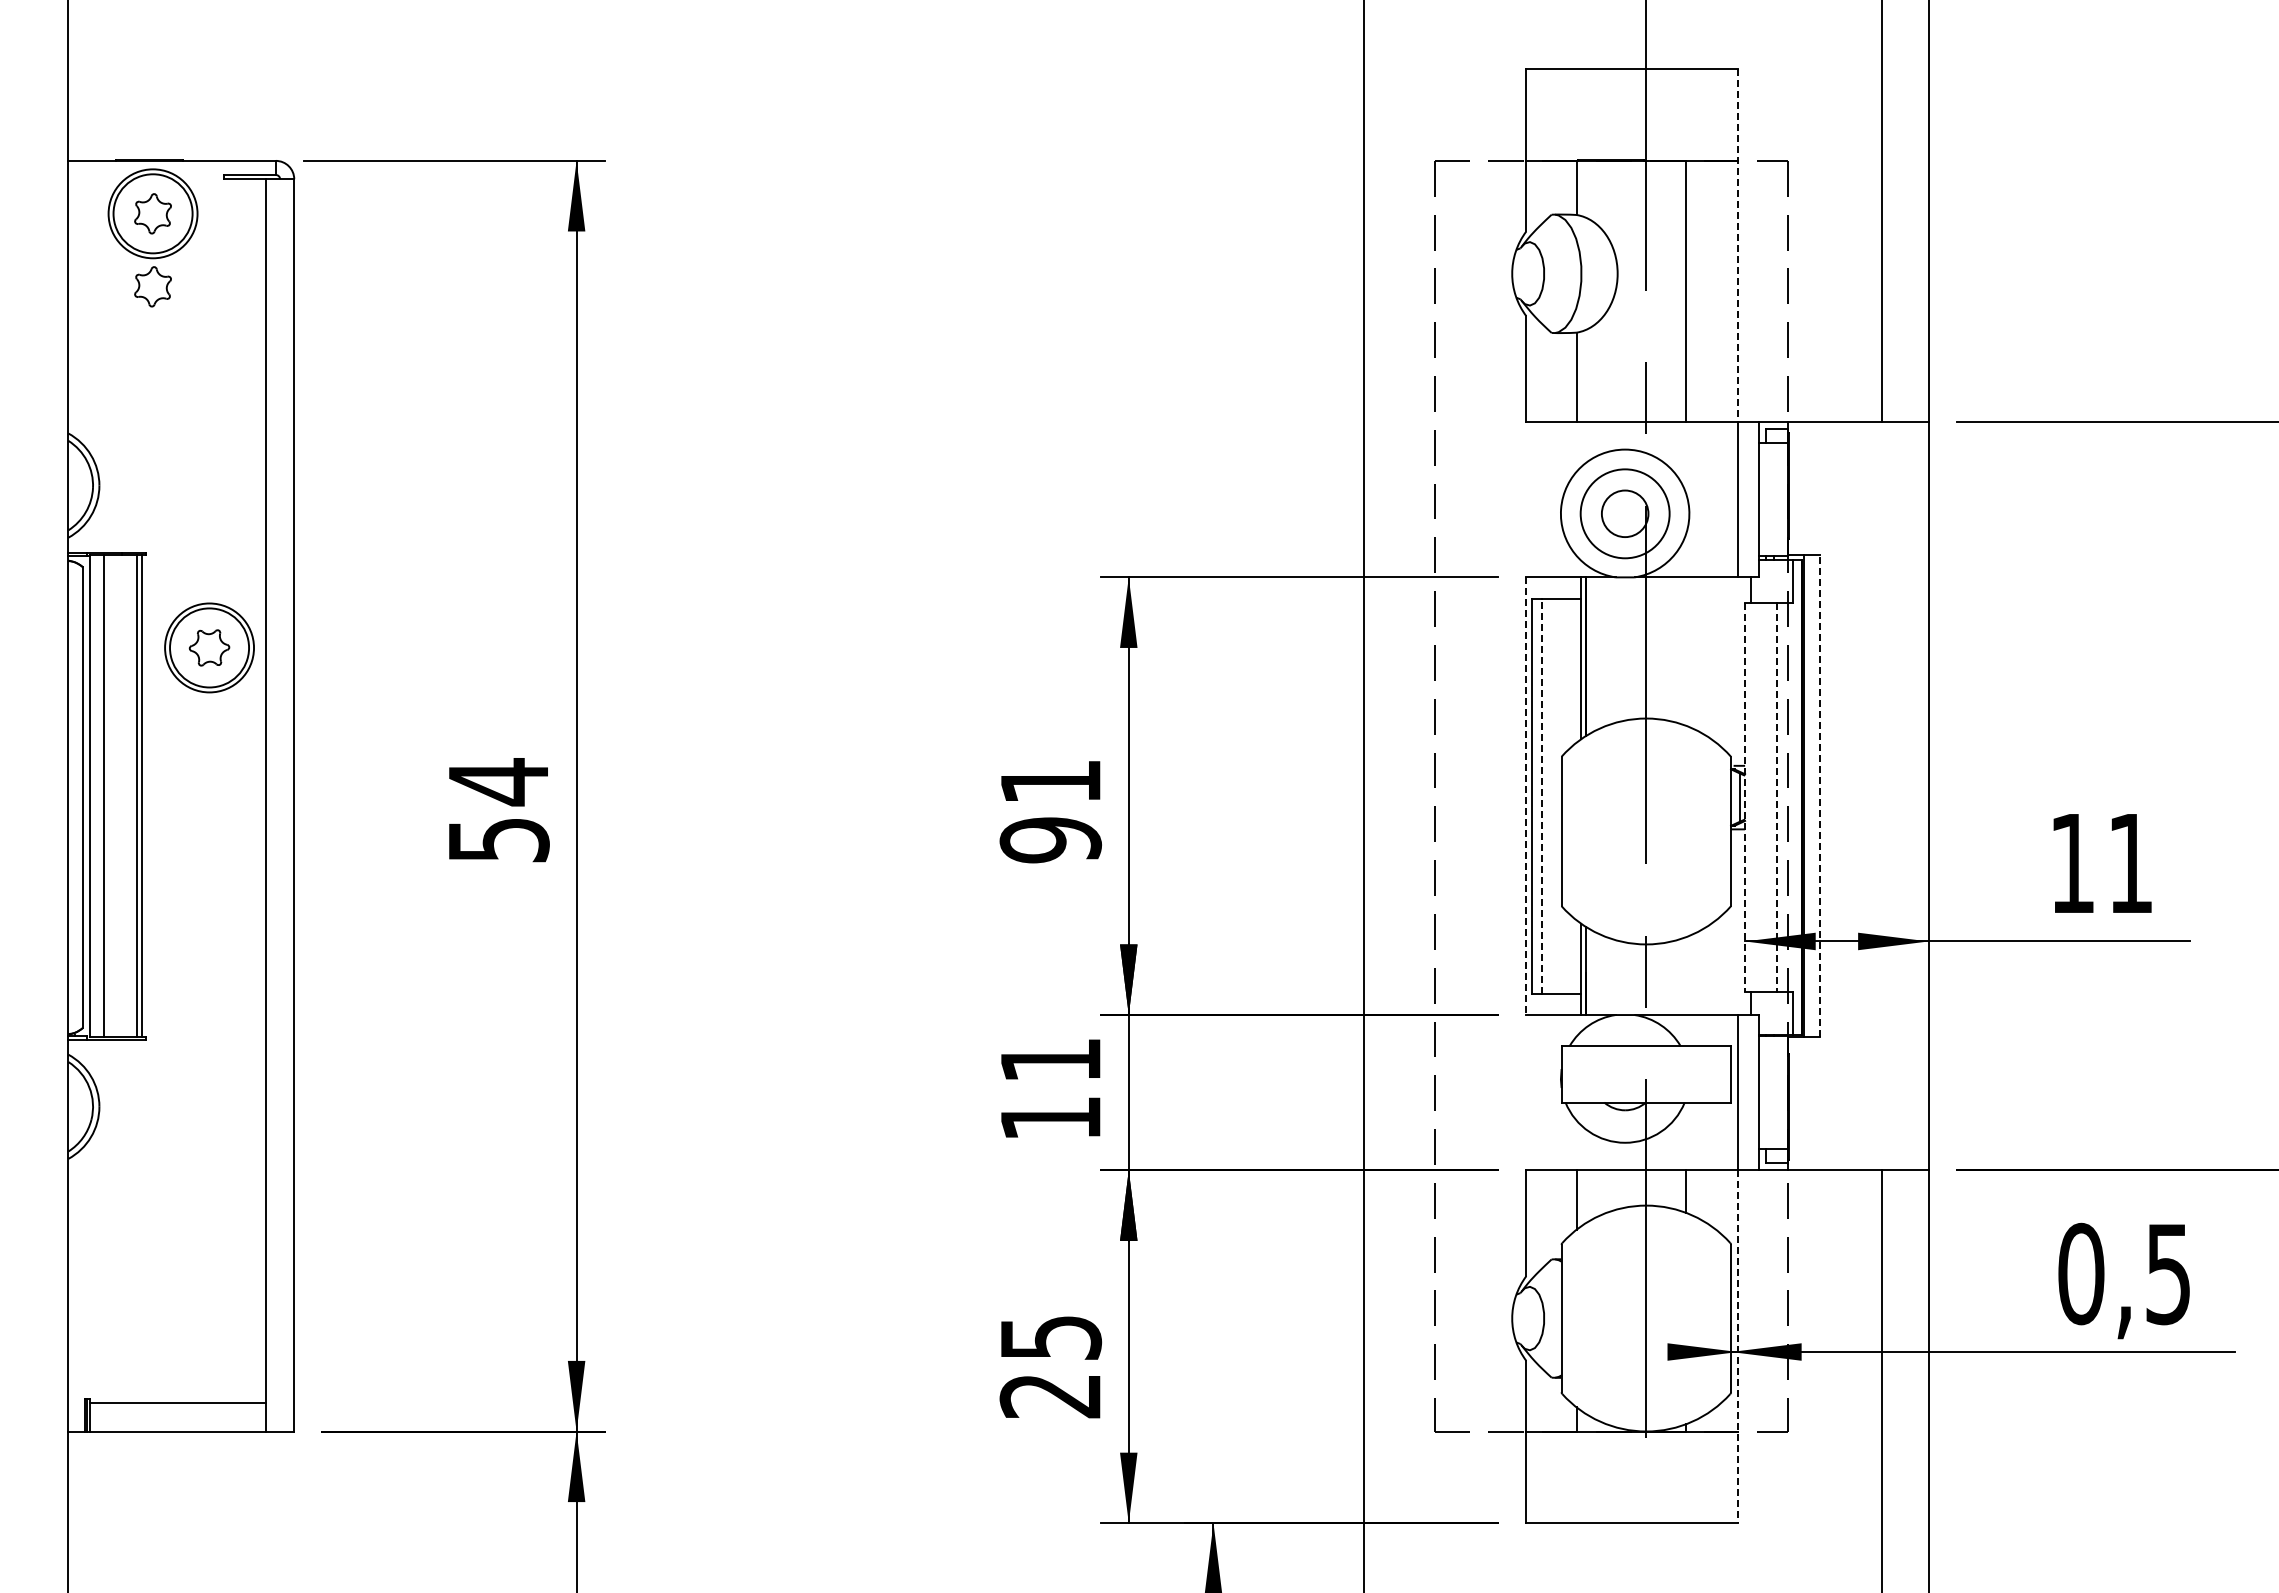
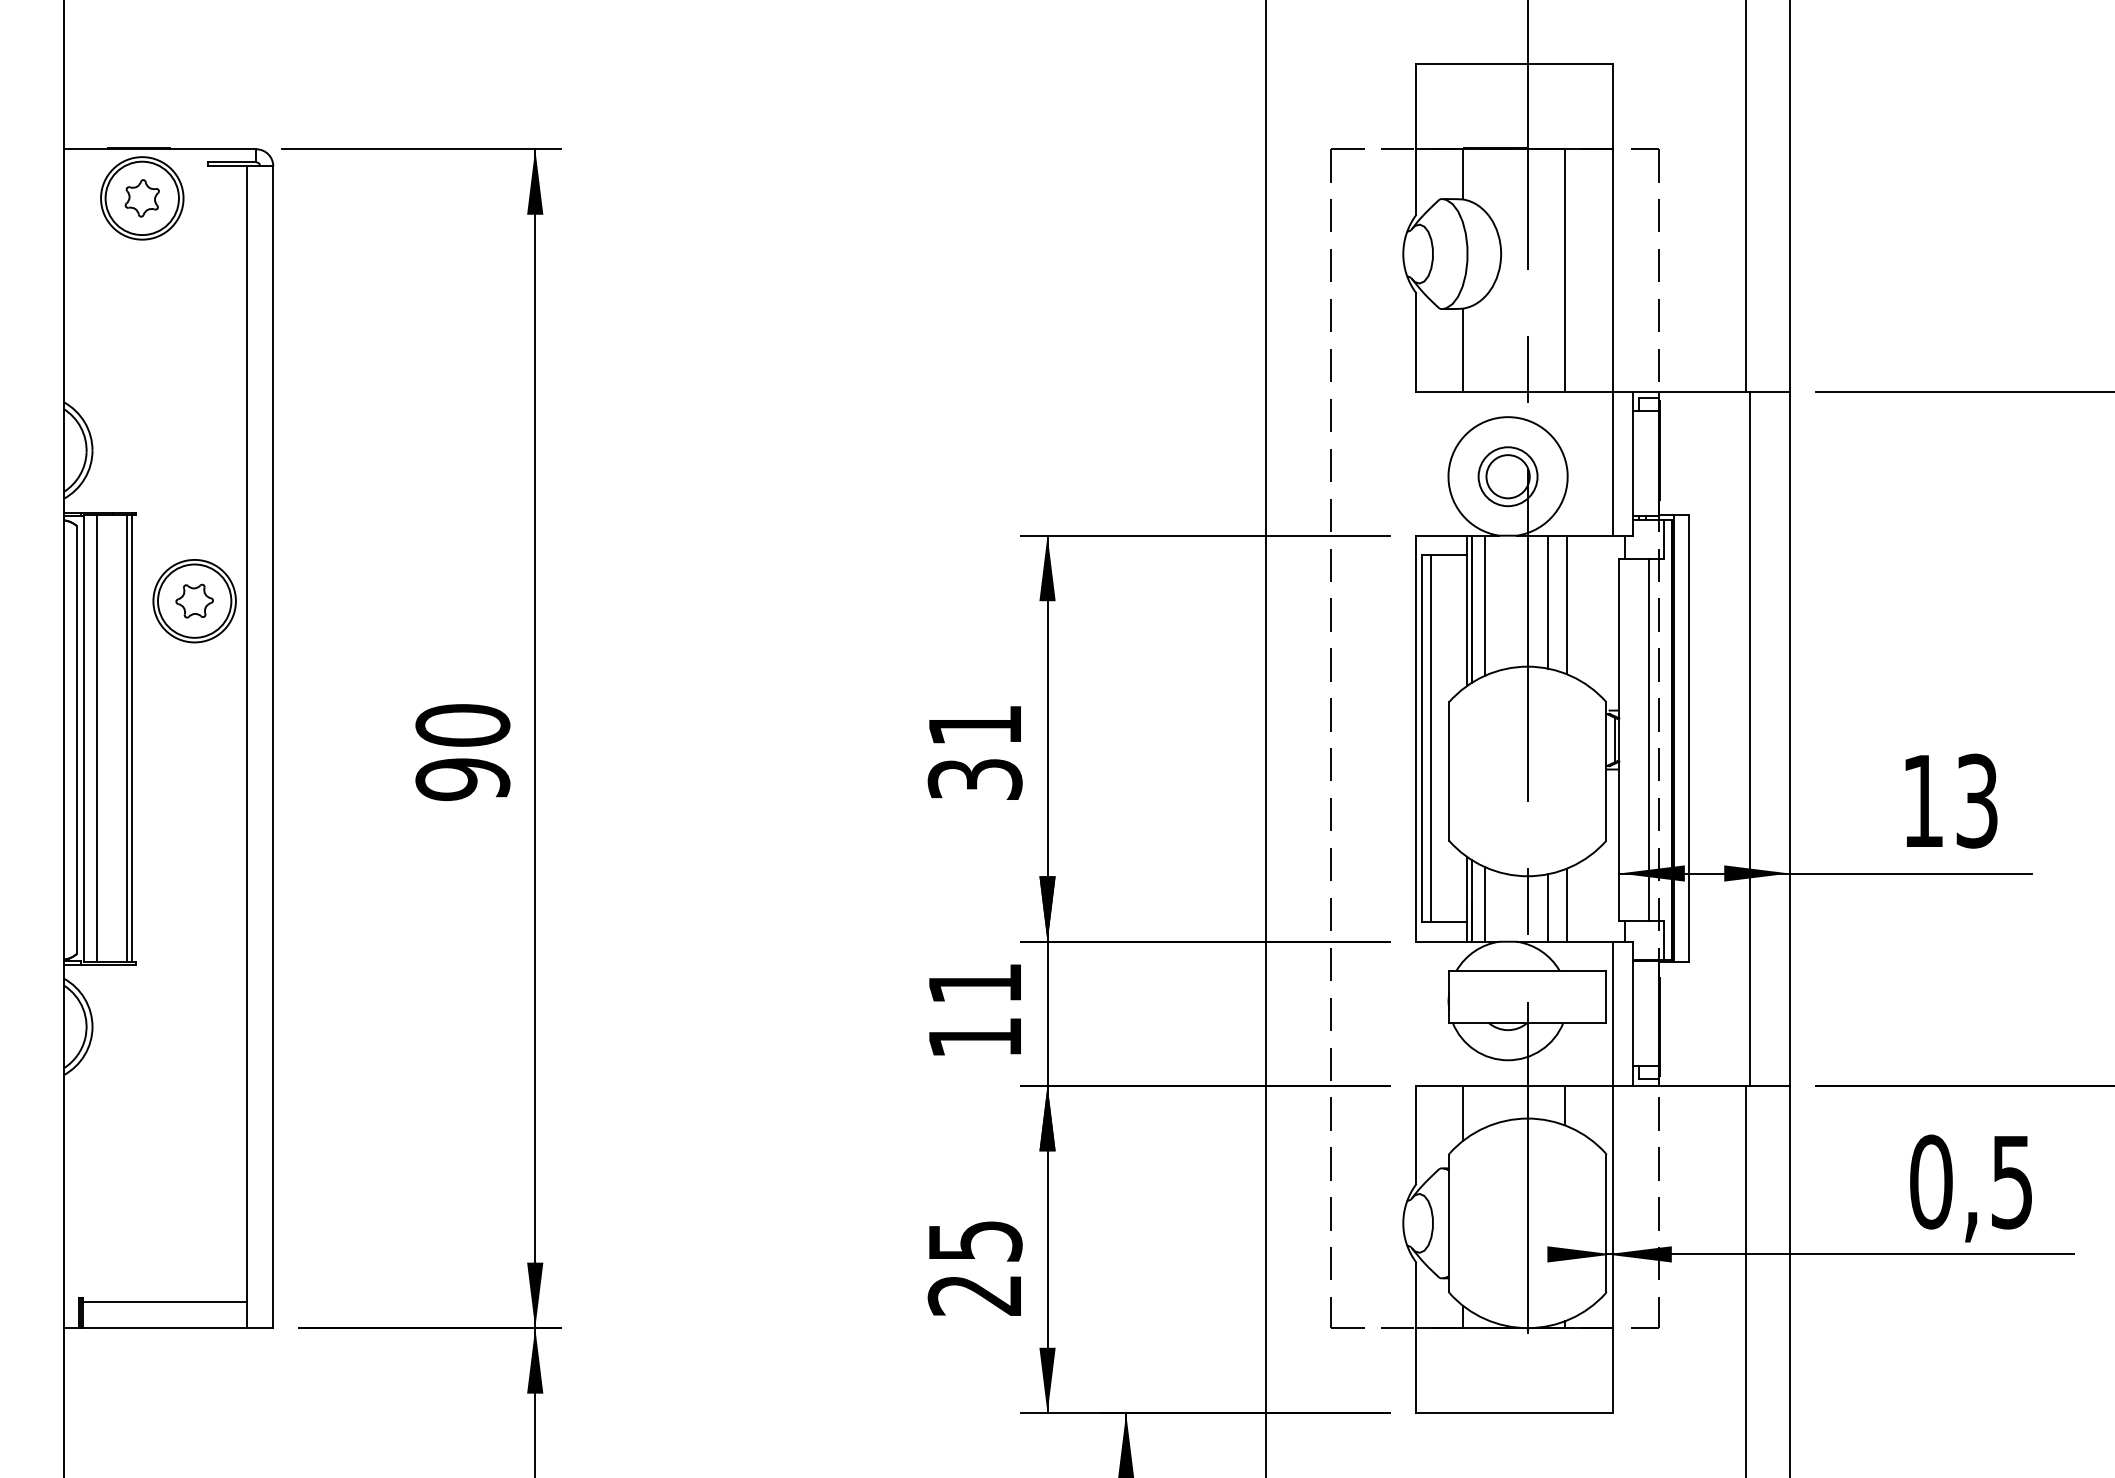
line: (1738, 246) -> (1613, 228), dashed -> solid
part: (152, 286) -> (141, 265), removed
circle: (1624, 513) -> (1507, 476), size x0.71
line: (1668, 648) -> (1548, 601), added
line: (1688, 651) -> (1566, 604), added
line: (1600, 652) -> (1485, 605), added
line: (1526, 796) -> (1416, 739), dashed -> solid
line: (1542, 796) -> (1431, 739), dashed -> solid
line: (1819, 796) -> (1688, 739), dashed -> solid
line: (1886, 796) -> (1750, 739), added
line: (1745, 797) -> (1619, 739), dashed -> solid
line: (1777, 797) -> (1649, 739), dashed -> solid
text: (498, 810) -> (462, 751), 54 -> 90
text: (1050, 840) -> (974, 779), 91 -> 31
text: (2130, 863) -> (1976, 801), 11 -> 13
line: (1600, 974) -> (1485, 904), added
line: (1688, 975) -> (1566, 905), added
line: (1668, 978) -> (1548, 907), added
line: (1738, 1347) -> (1613, 1250), dashed -> solid

